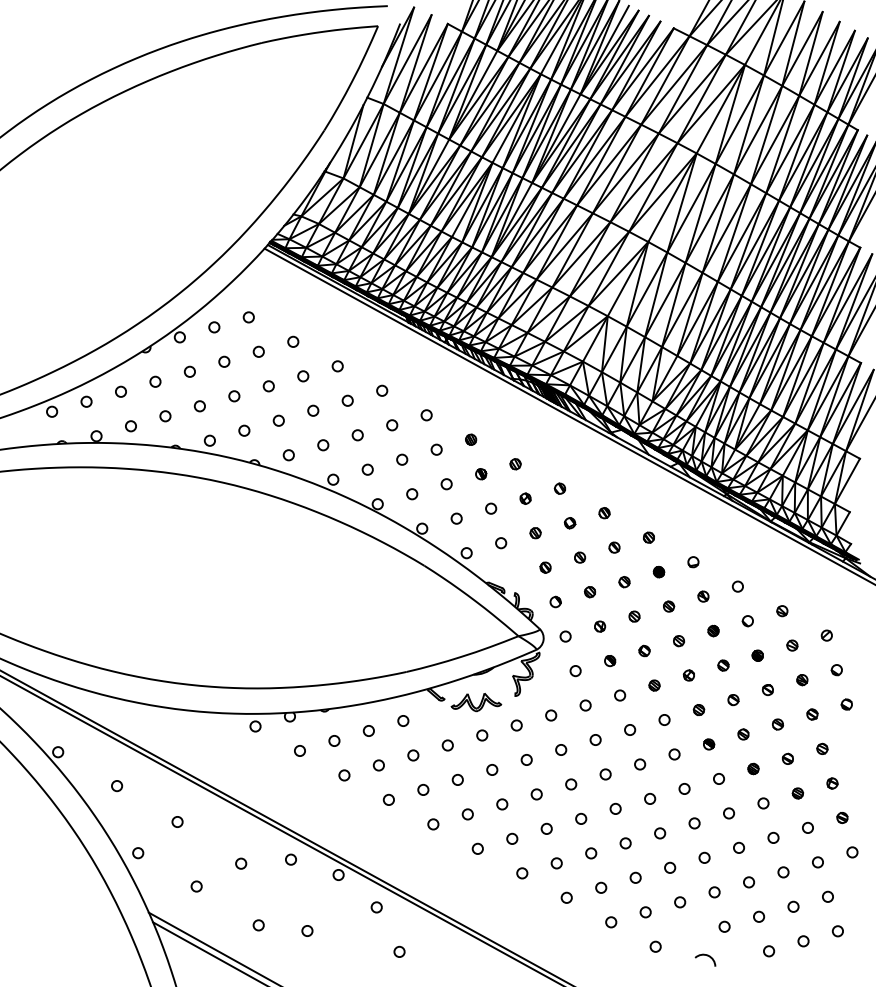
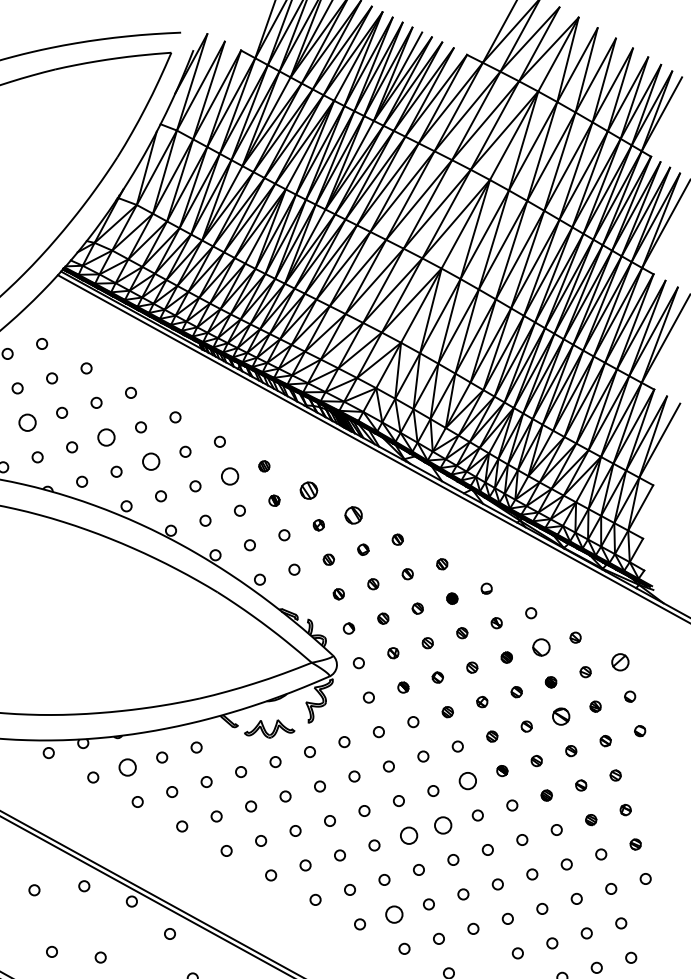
circle: (234, 396) -> (27, 423), size x1.6
circle: (313, 410) -> (106, 437), size x1.6
circle: (357, 435) -> (150, 462), size x1.6
circle: (436, 449) -> (229, 476), size x1.6
part: (515, 464) -> (308, 491), size x1.6
part: (559, 488) -> (352, 515), size x1.6
part: (747, 621) -> (540, 648), size x1.6
part: (826, 635) -> (619, 662), size x1.6
part: (767, 689) -> (560, 716), size x1.6
circle: (334, 740) -> (127, 767), size x1.6
circle: (674, 754) -> (467, 781), size x1.6
circle: (650, 798) -> (443, 825), size x1.6
circle: (615, 808) -> (408, 835), size x1.6
circle: (601, 887) -> (394, 914), size x1.6

